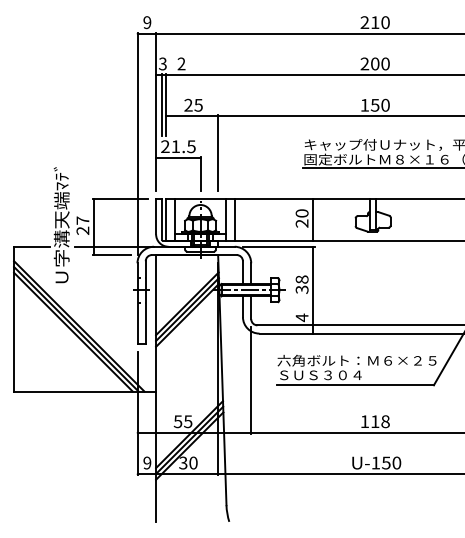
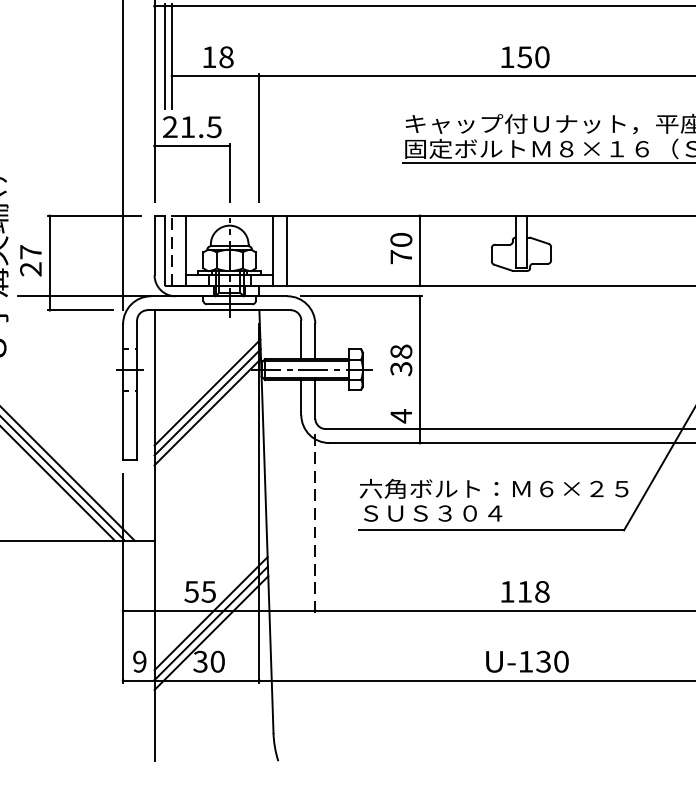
text: (193, 104) -> (217, 55), 25 -> 18
line: (166, 219) -> (172, 250), solid -> dashed
text: (301, 223) -> (400, 256), 20 -> 70
line: (251, 380) -> (315, 522), solid -> dashed
text: (386, 462) -> (543, 660), U-150 -> U-130

